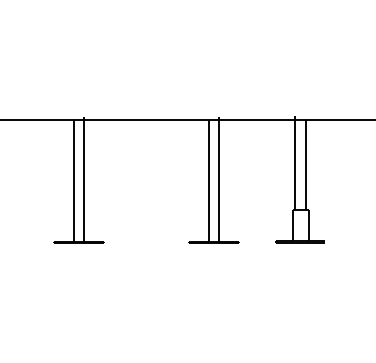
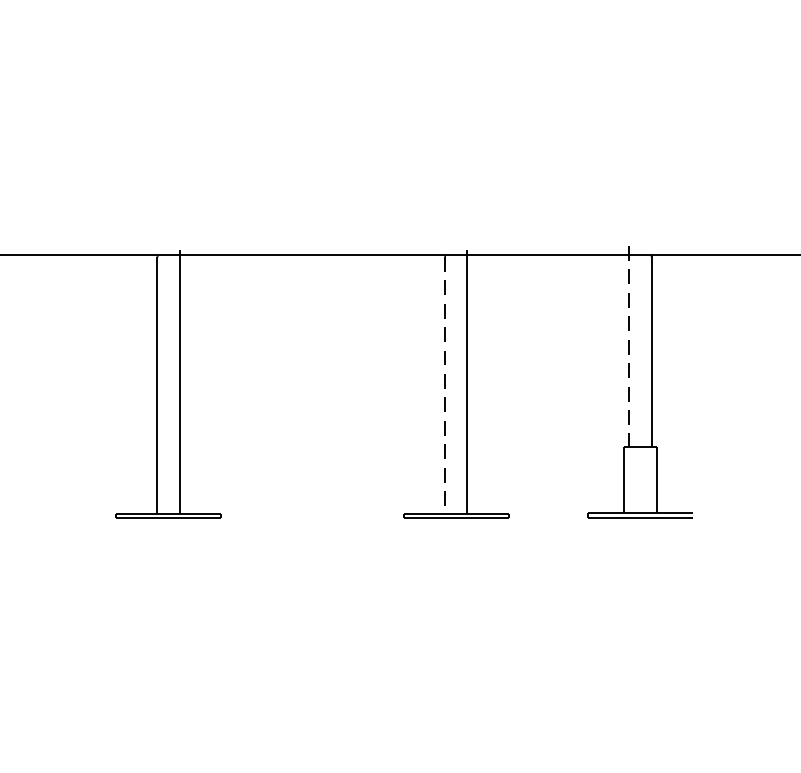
line: (295, 163) -> (629, 348), solid -> dashed
line: (208, 181) -> (444, 386), solid -> dashed

